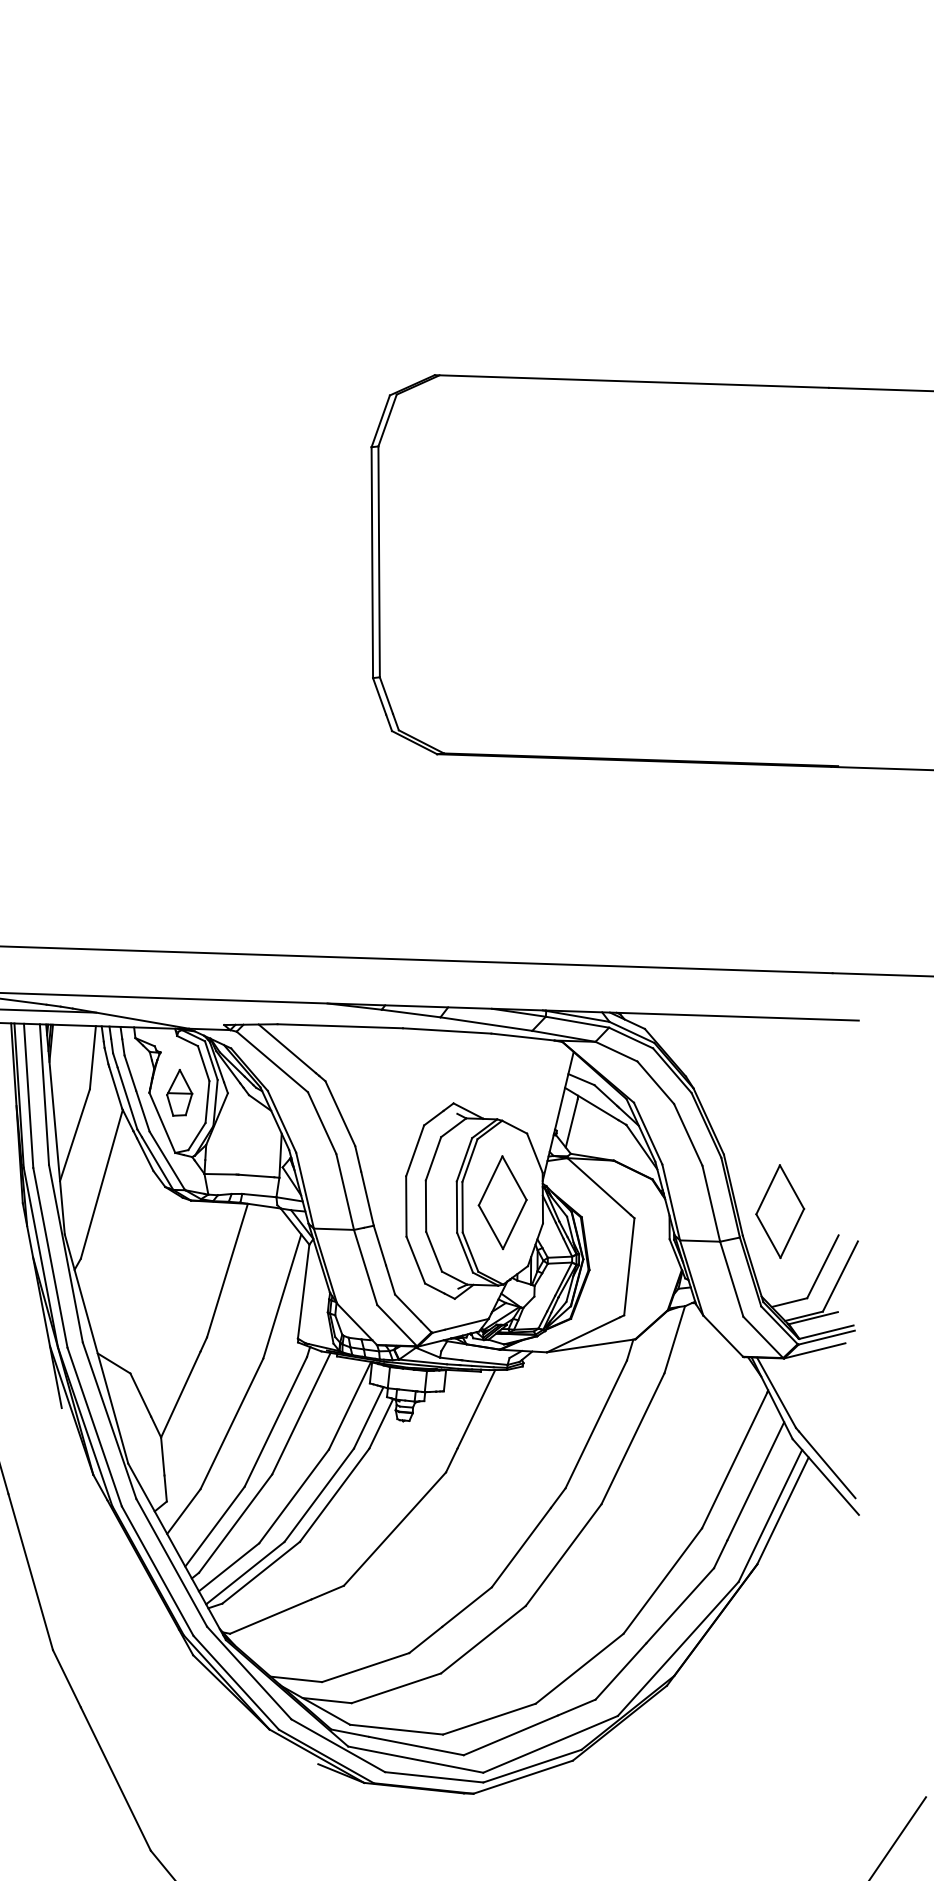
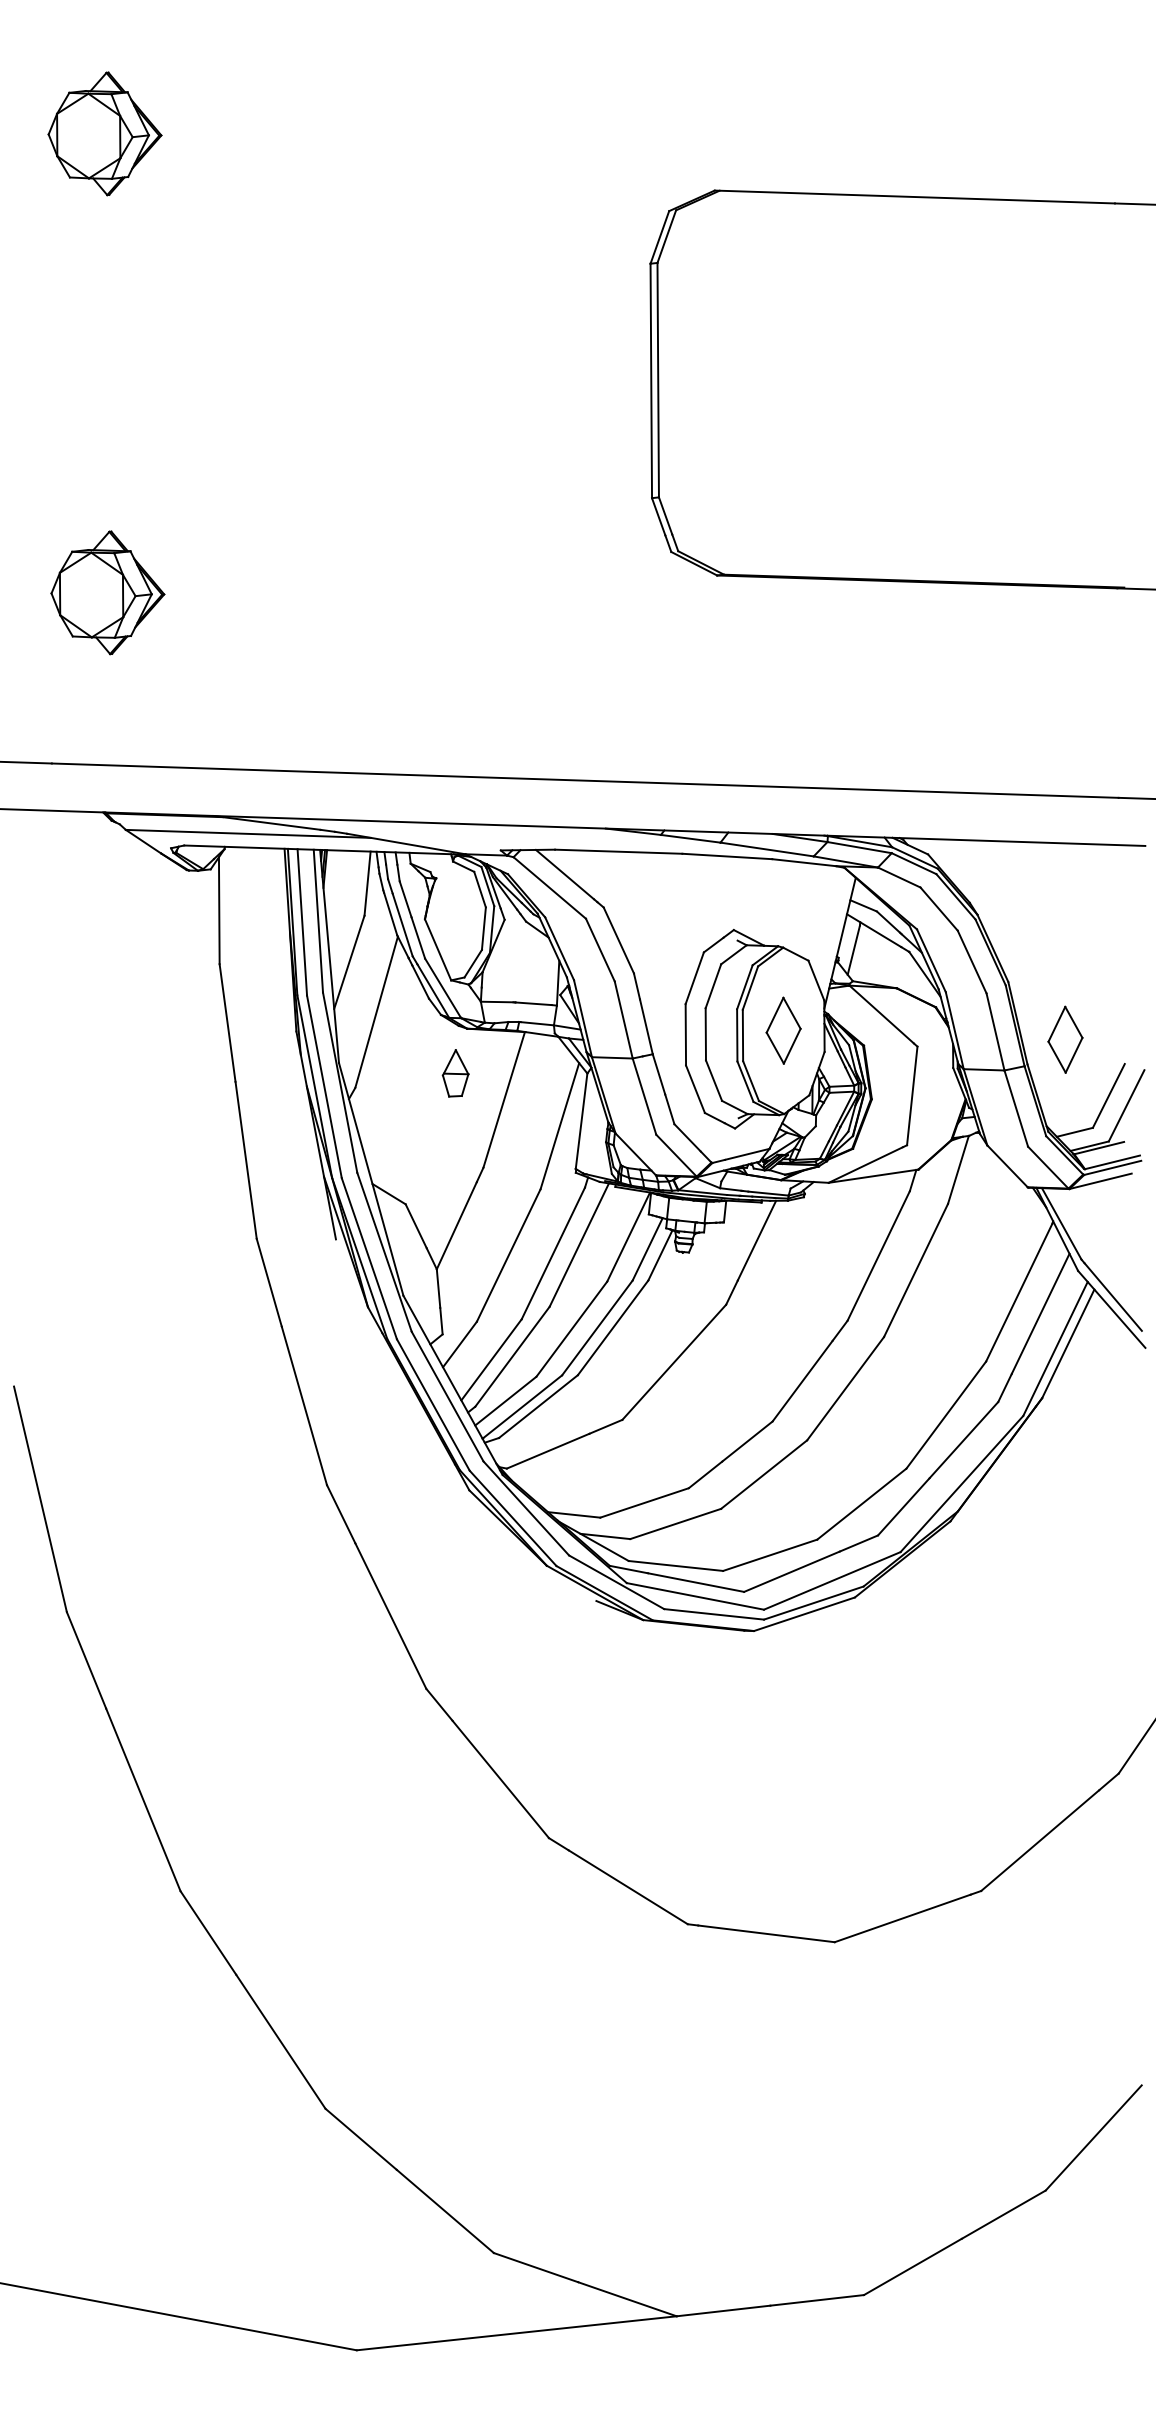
part: (179, 1093) -> (455, 1073), moved
part: (502, 1202) -> (783, 1030), size x0.7
part: (780, 1211) -> (1065, 1039), size x0.7

